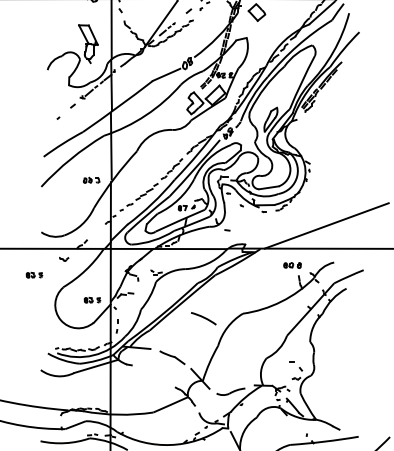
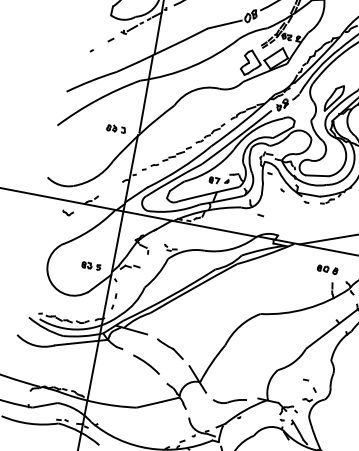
part: (34, 275) -> (30, 225), removed
arc: (203, 318) -> (146, 364), moved

